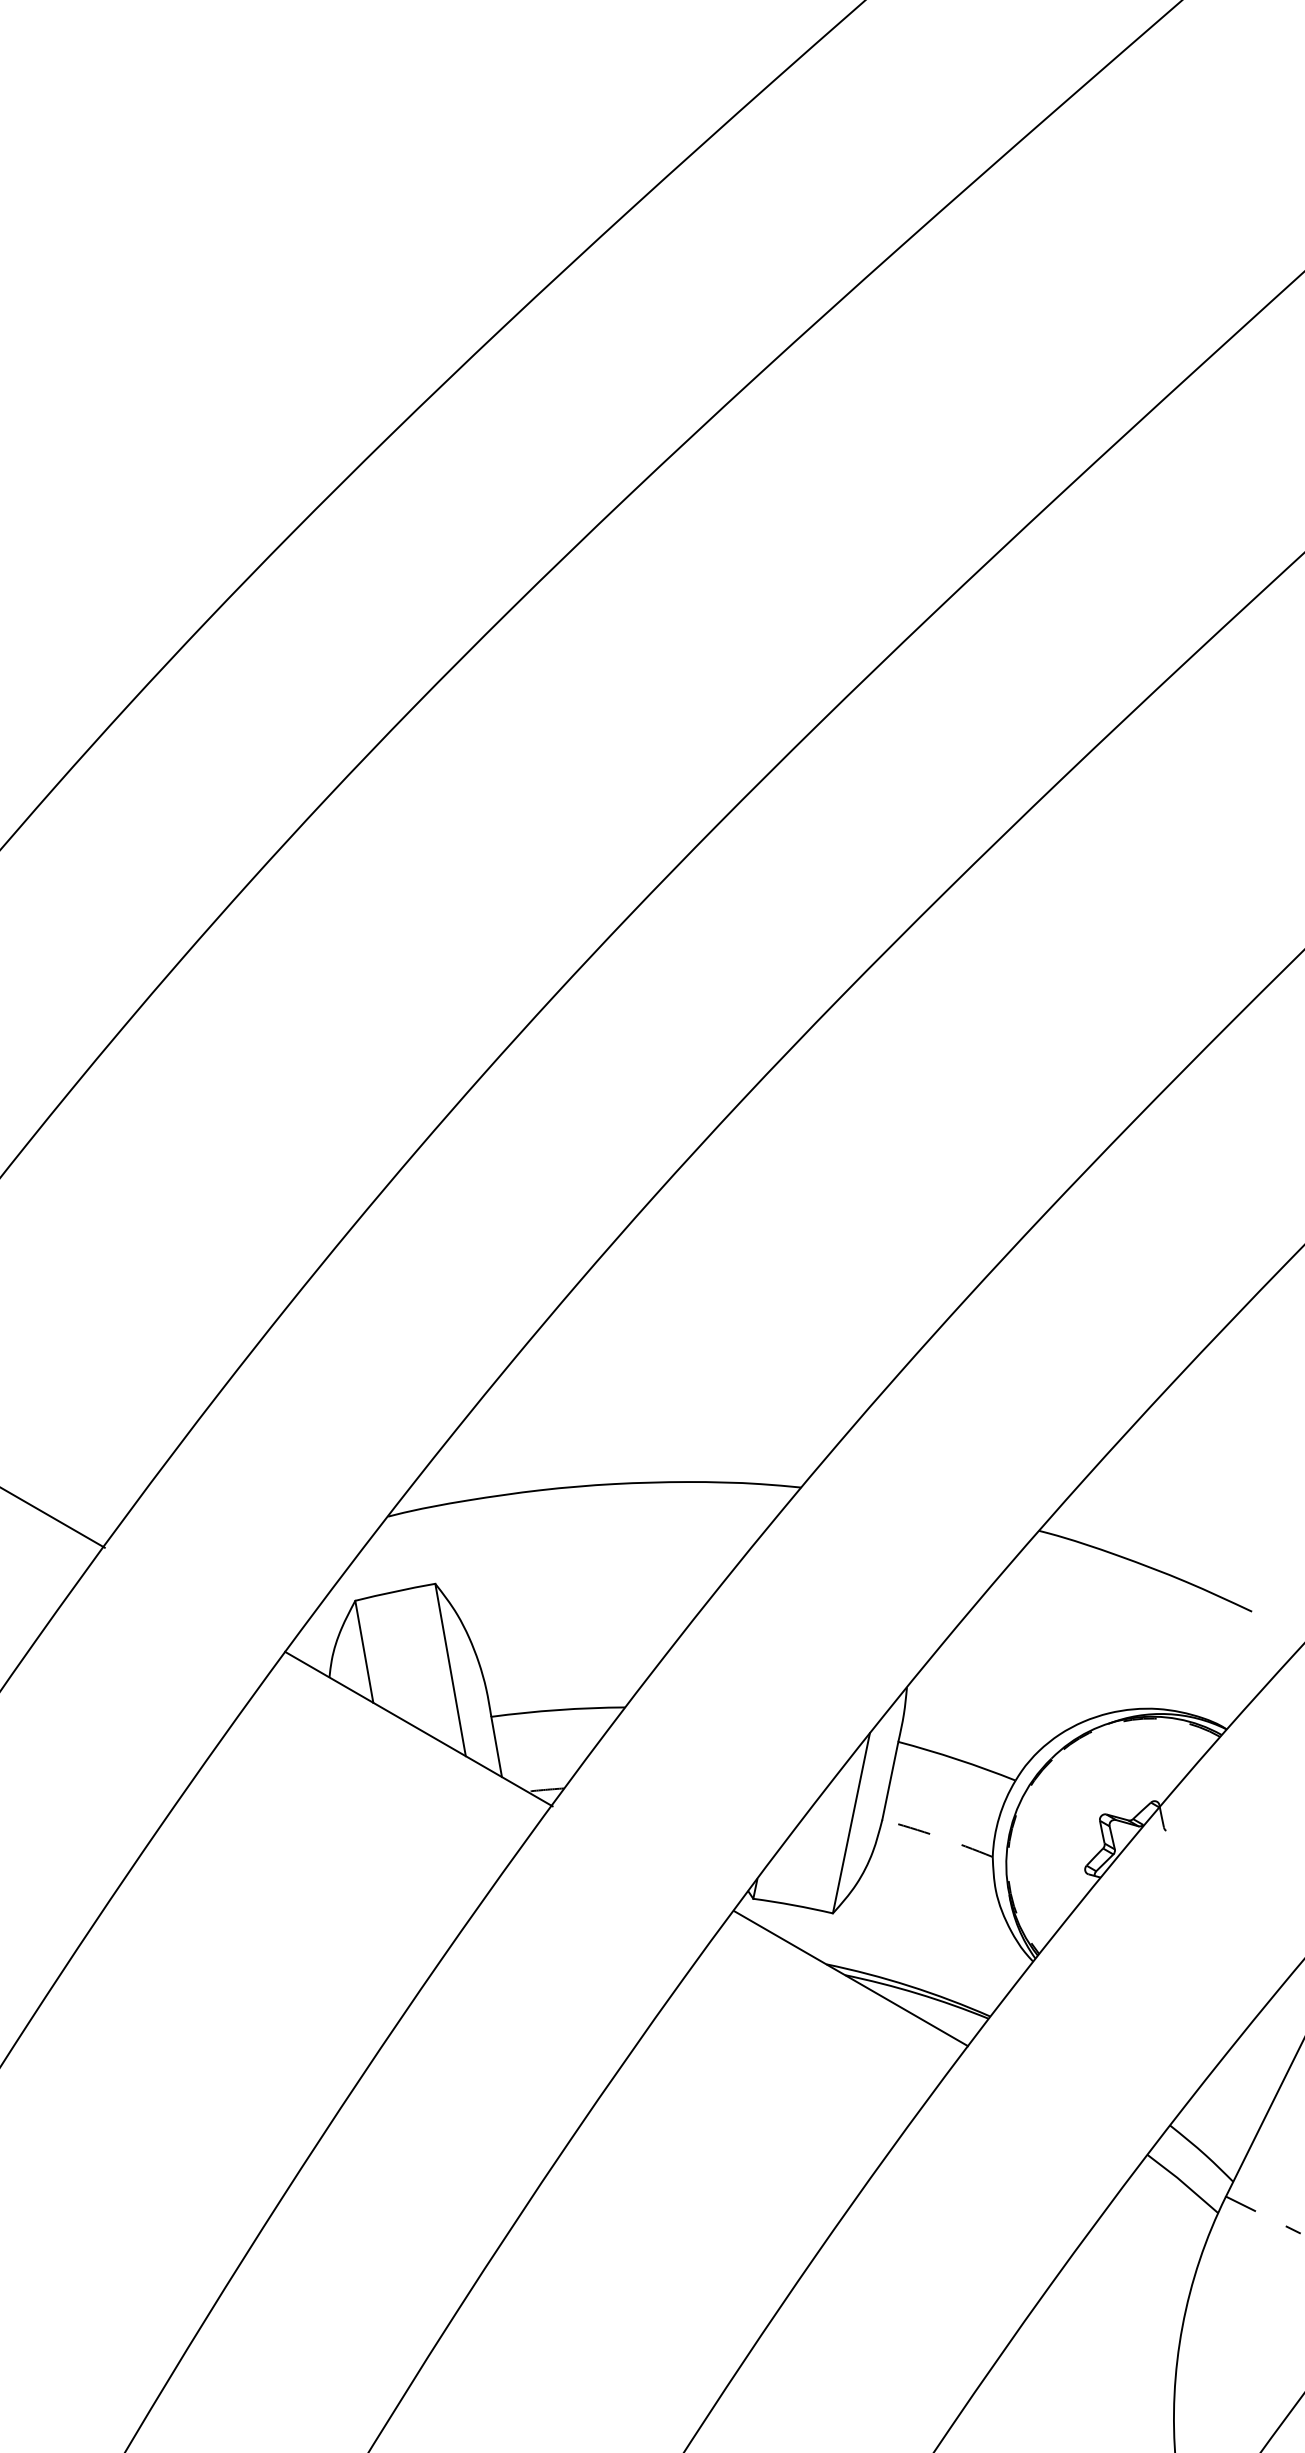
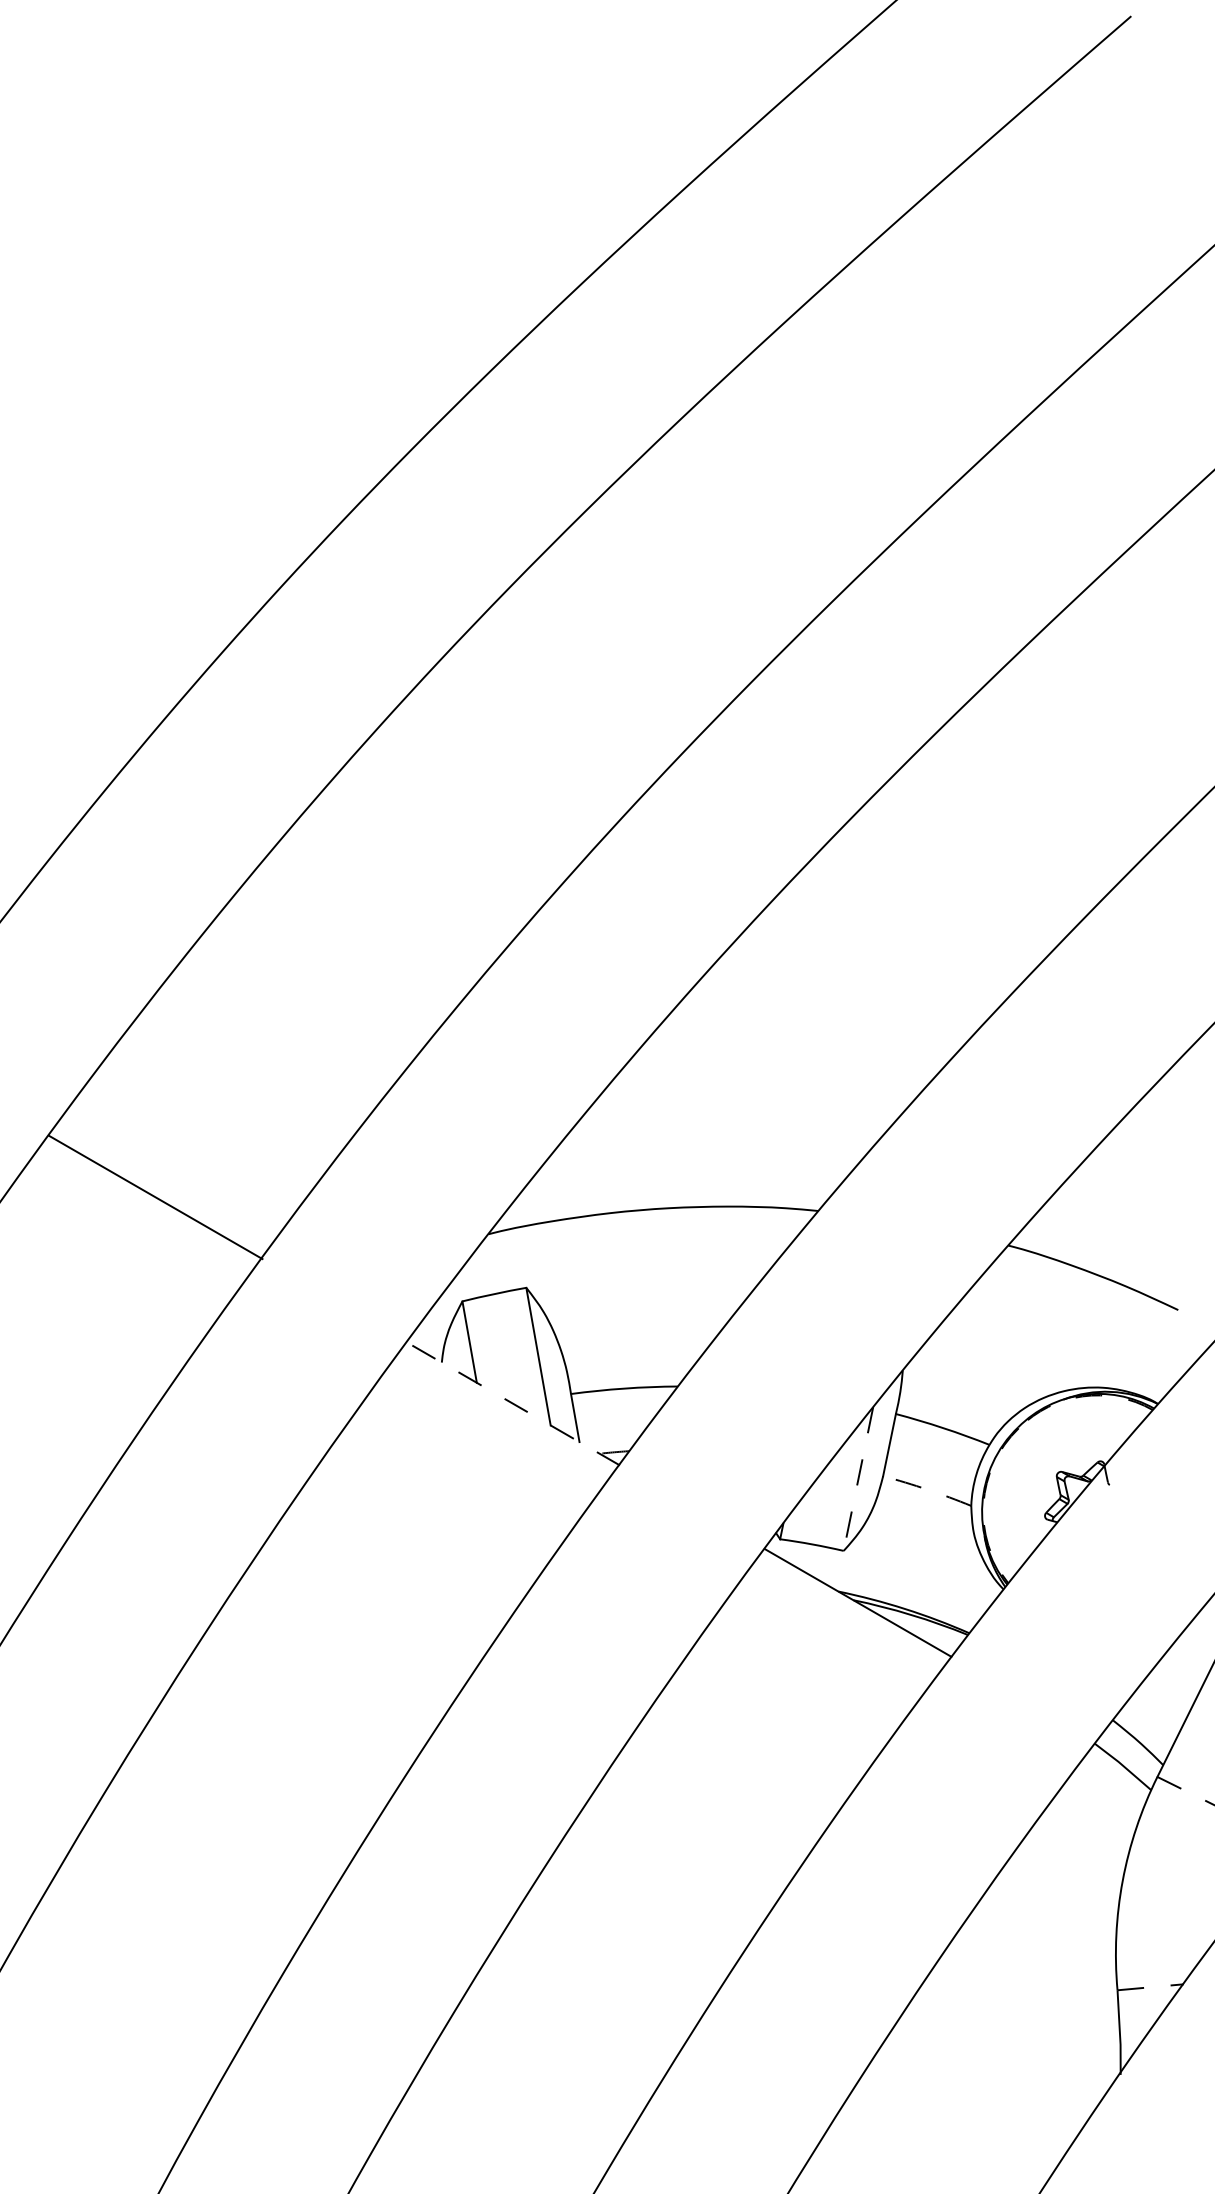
line: (418, 1728) -> (512, 1403), solid -> dashed
line: (851, 1823) -> (858, 1479), solid -> dashed

